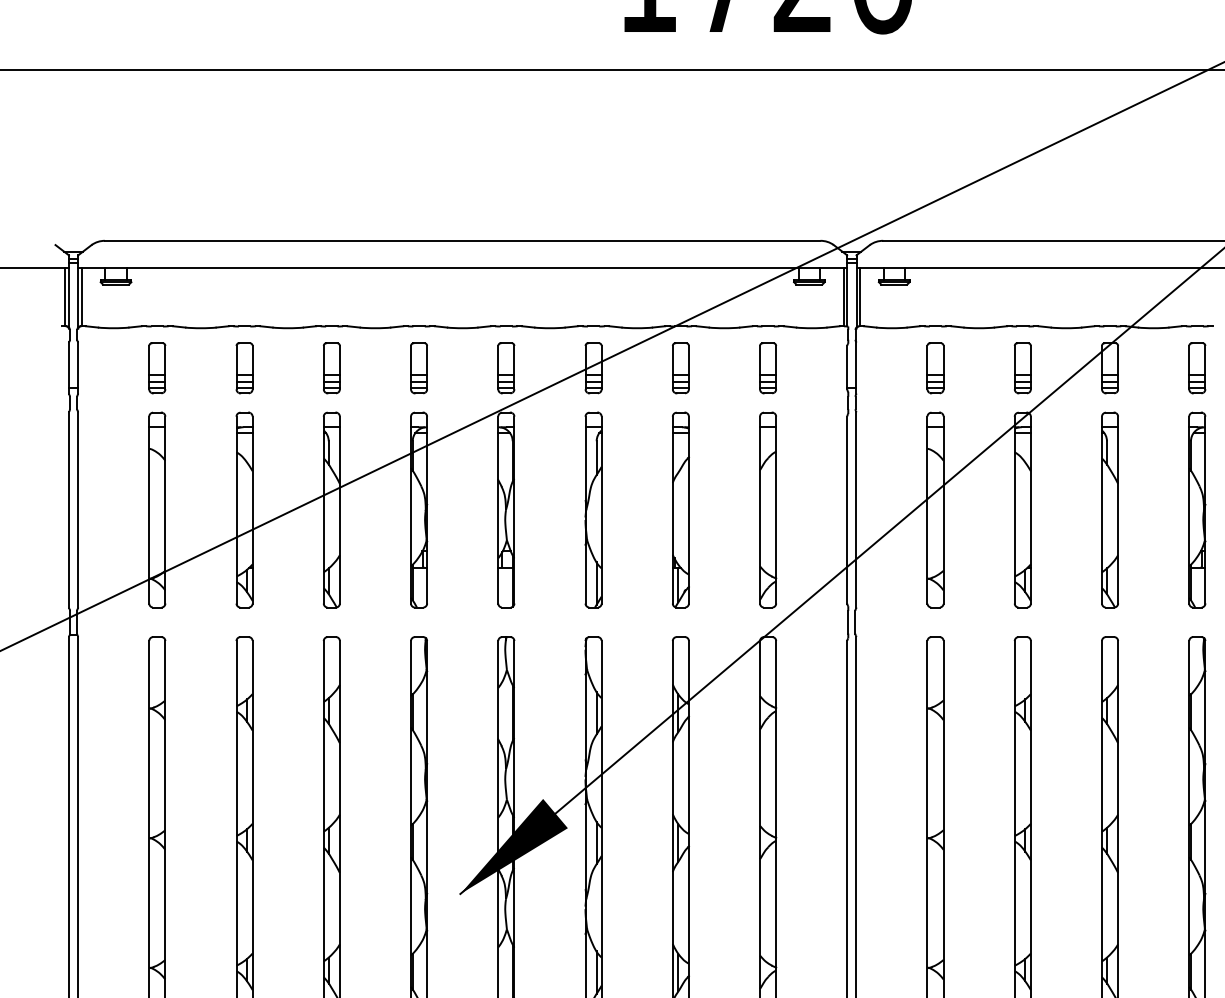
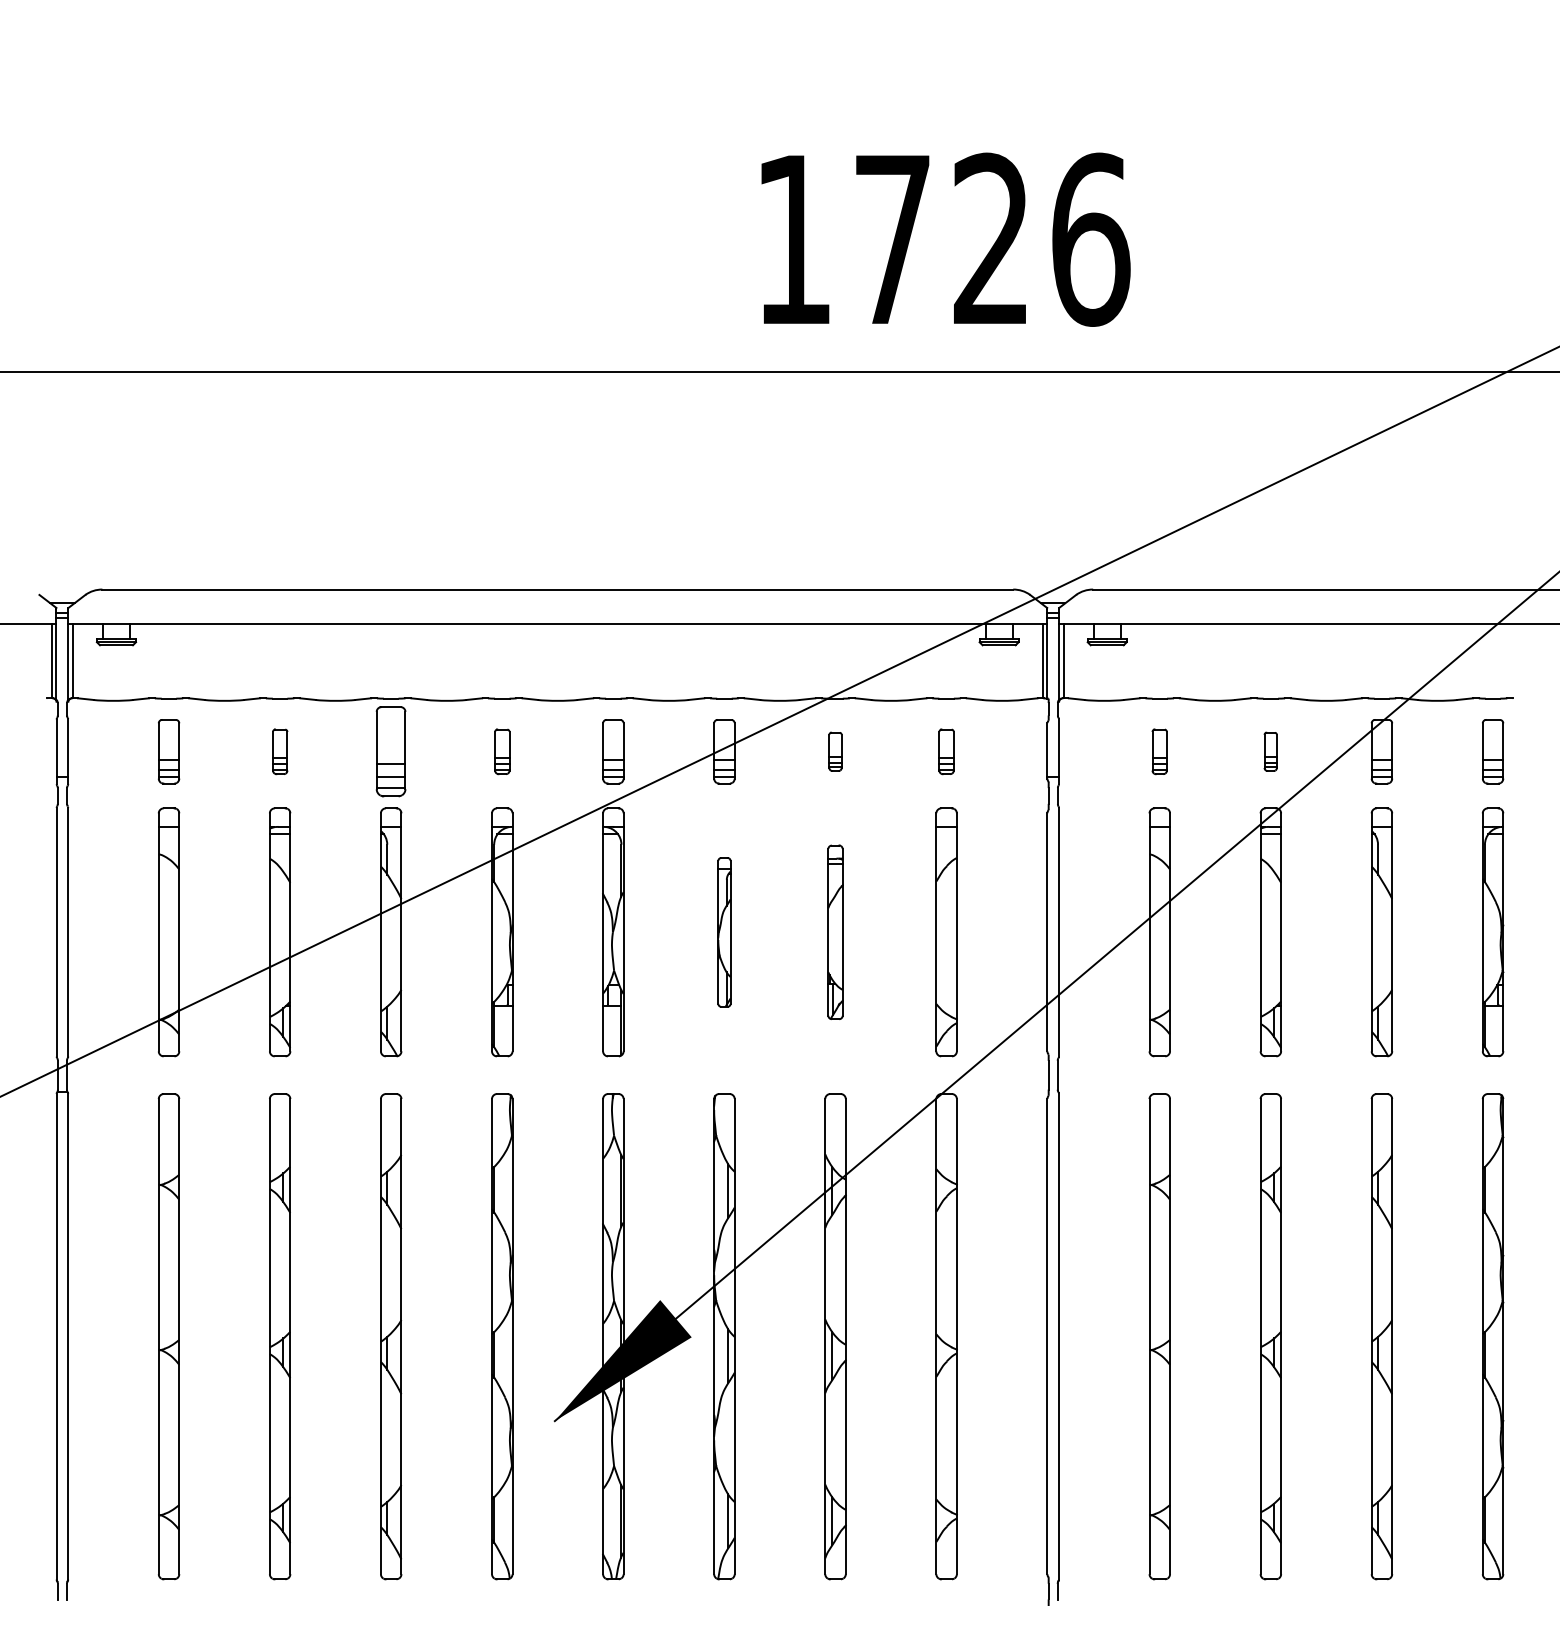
part: (244, 368) -> (280, 751), size x0.7
part: (332, 368) -> (391, 751), size x1.4
part: (419, 368) -> (502, 751), size x0.7
part: (680, 368) -> (835, 751), size x0.6
part: (768, 368) -> (946, 751), size x0.7
part: (935, 368) -> (1159, 751), size x0.7
part: (1022, 368) -> (1270, 751), size x0.6
part: (593, 510) -> (724, 932), size x0.6
part: (680, 510) -> (835, 932), size x0.7

